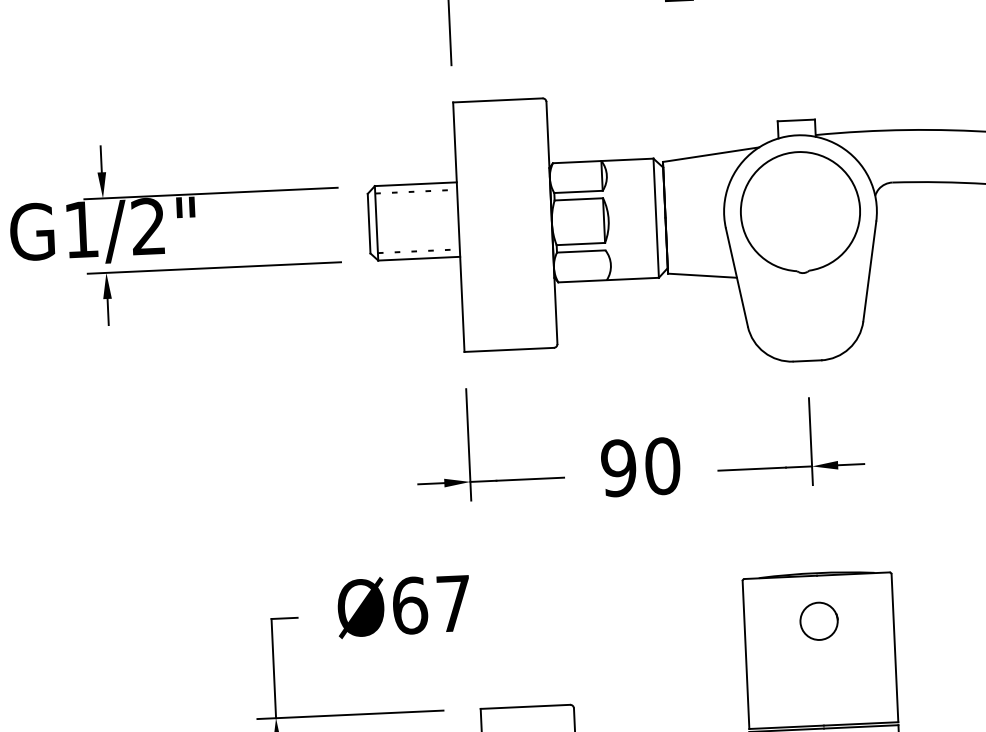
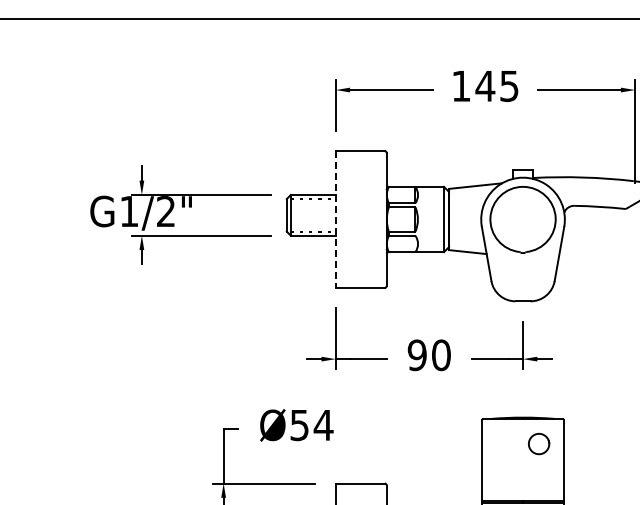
line: (458, 229) -> (335, 220), solid -> dashed
text: (431, 605) -> (311, 425), Ø67 -> Ø54
circle: (819, 622) -> (539, 444), moved

